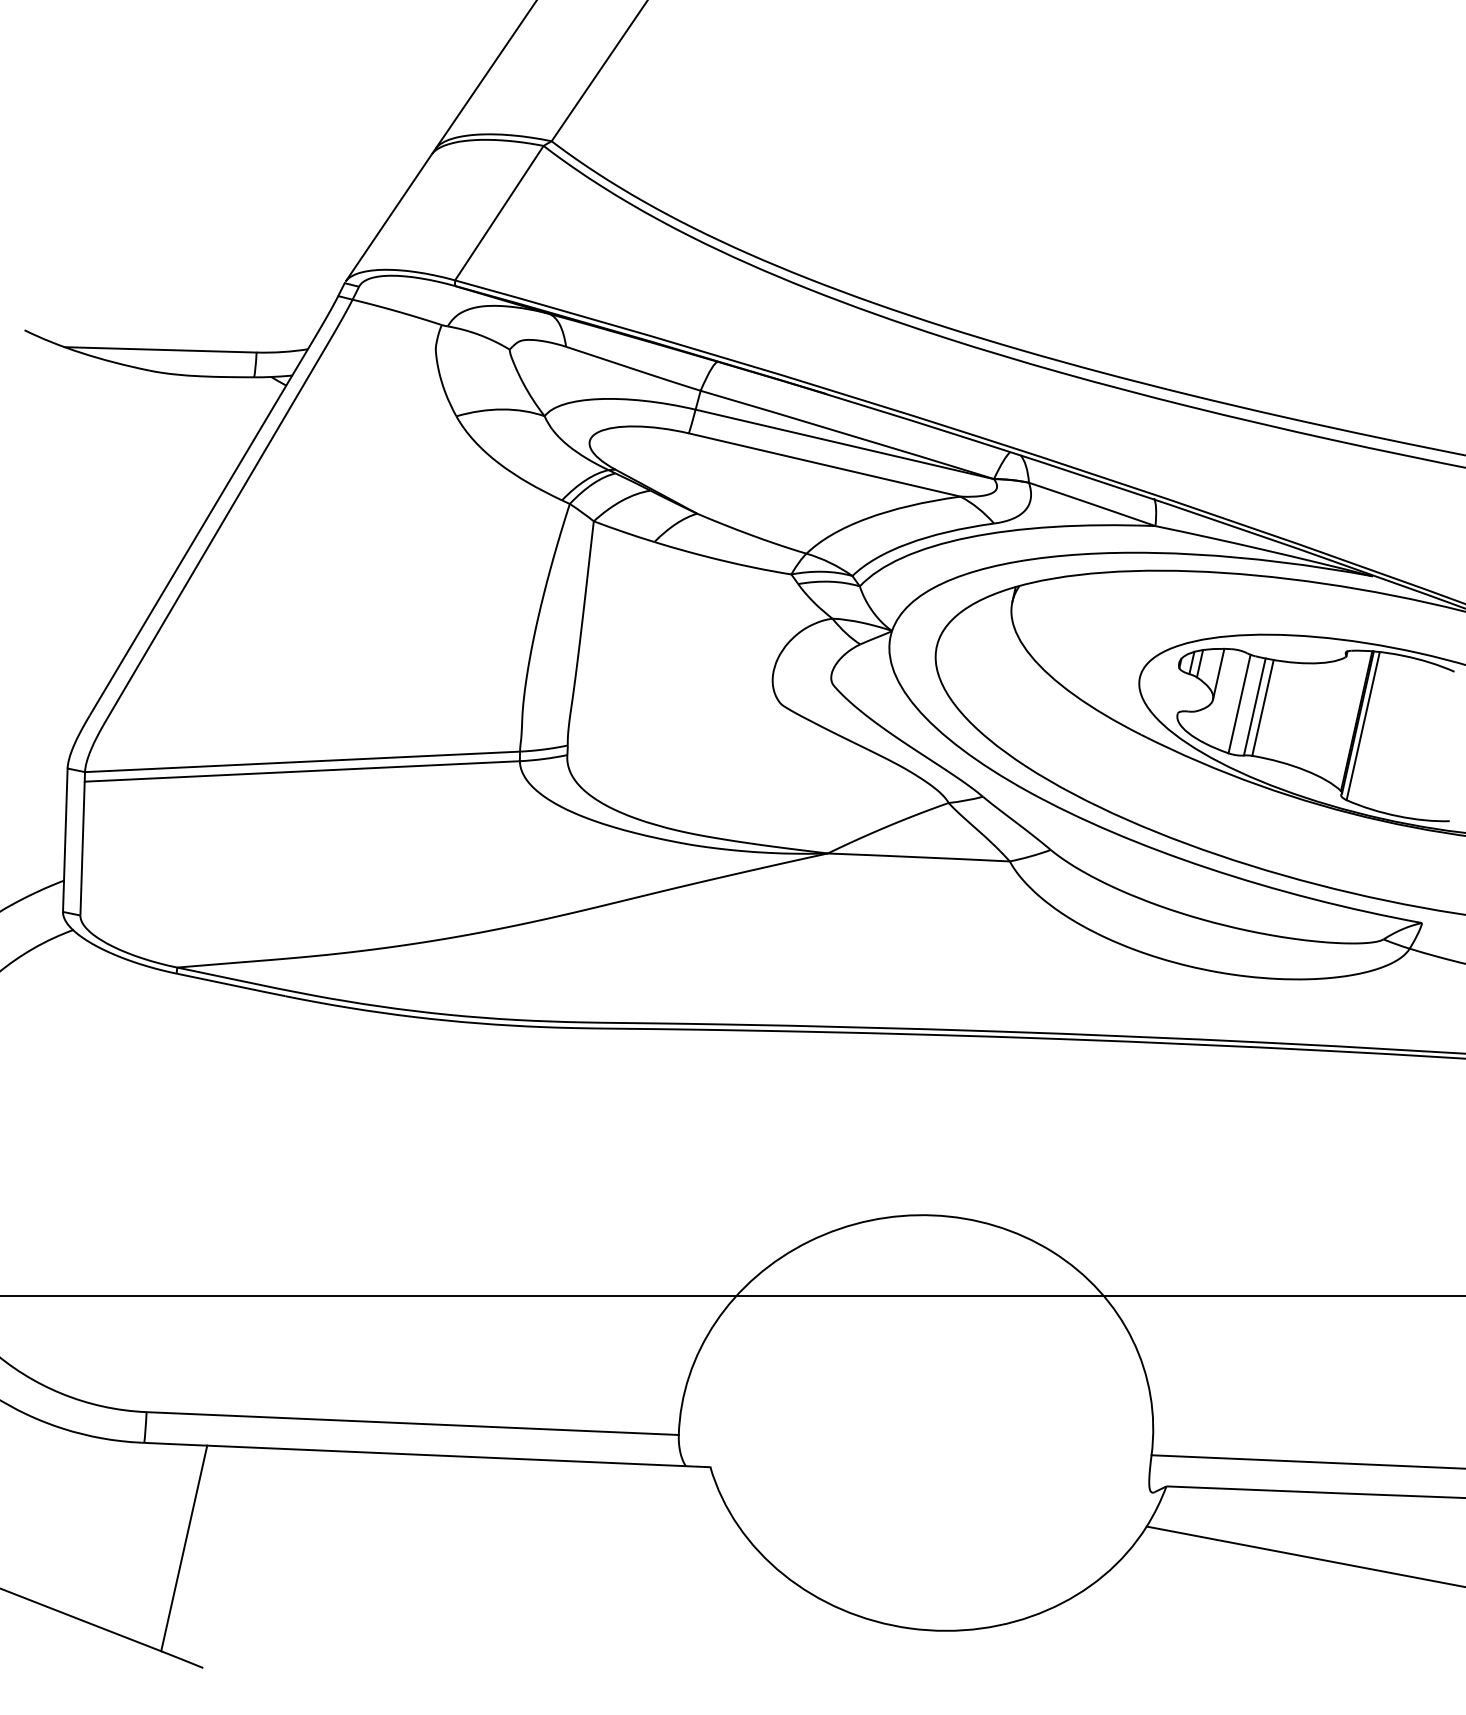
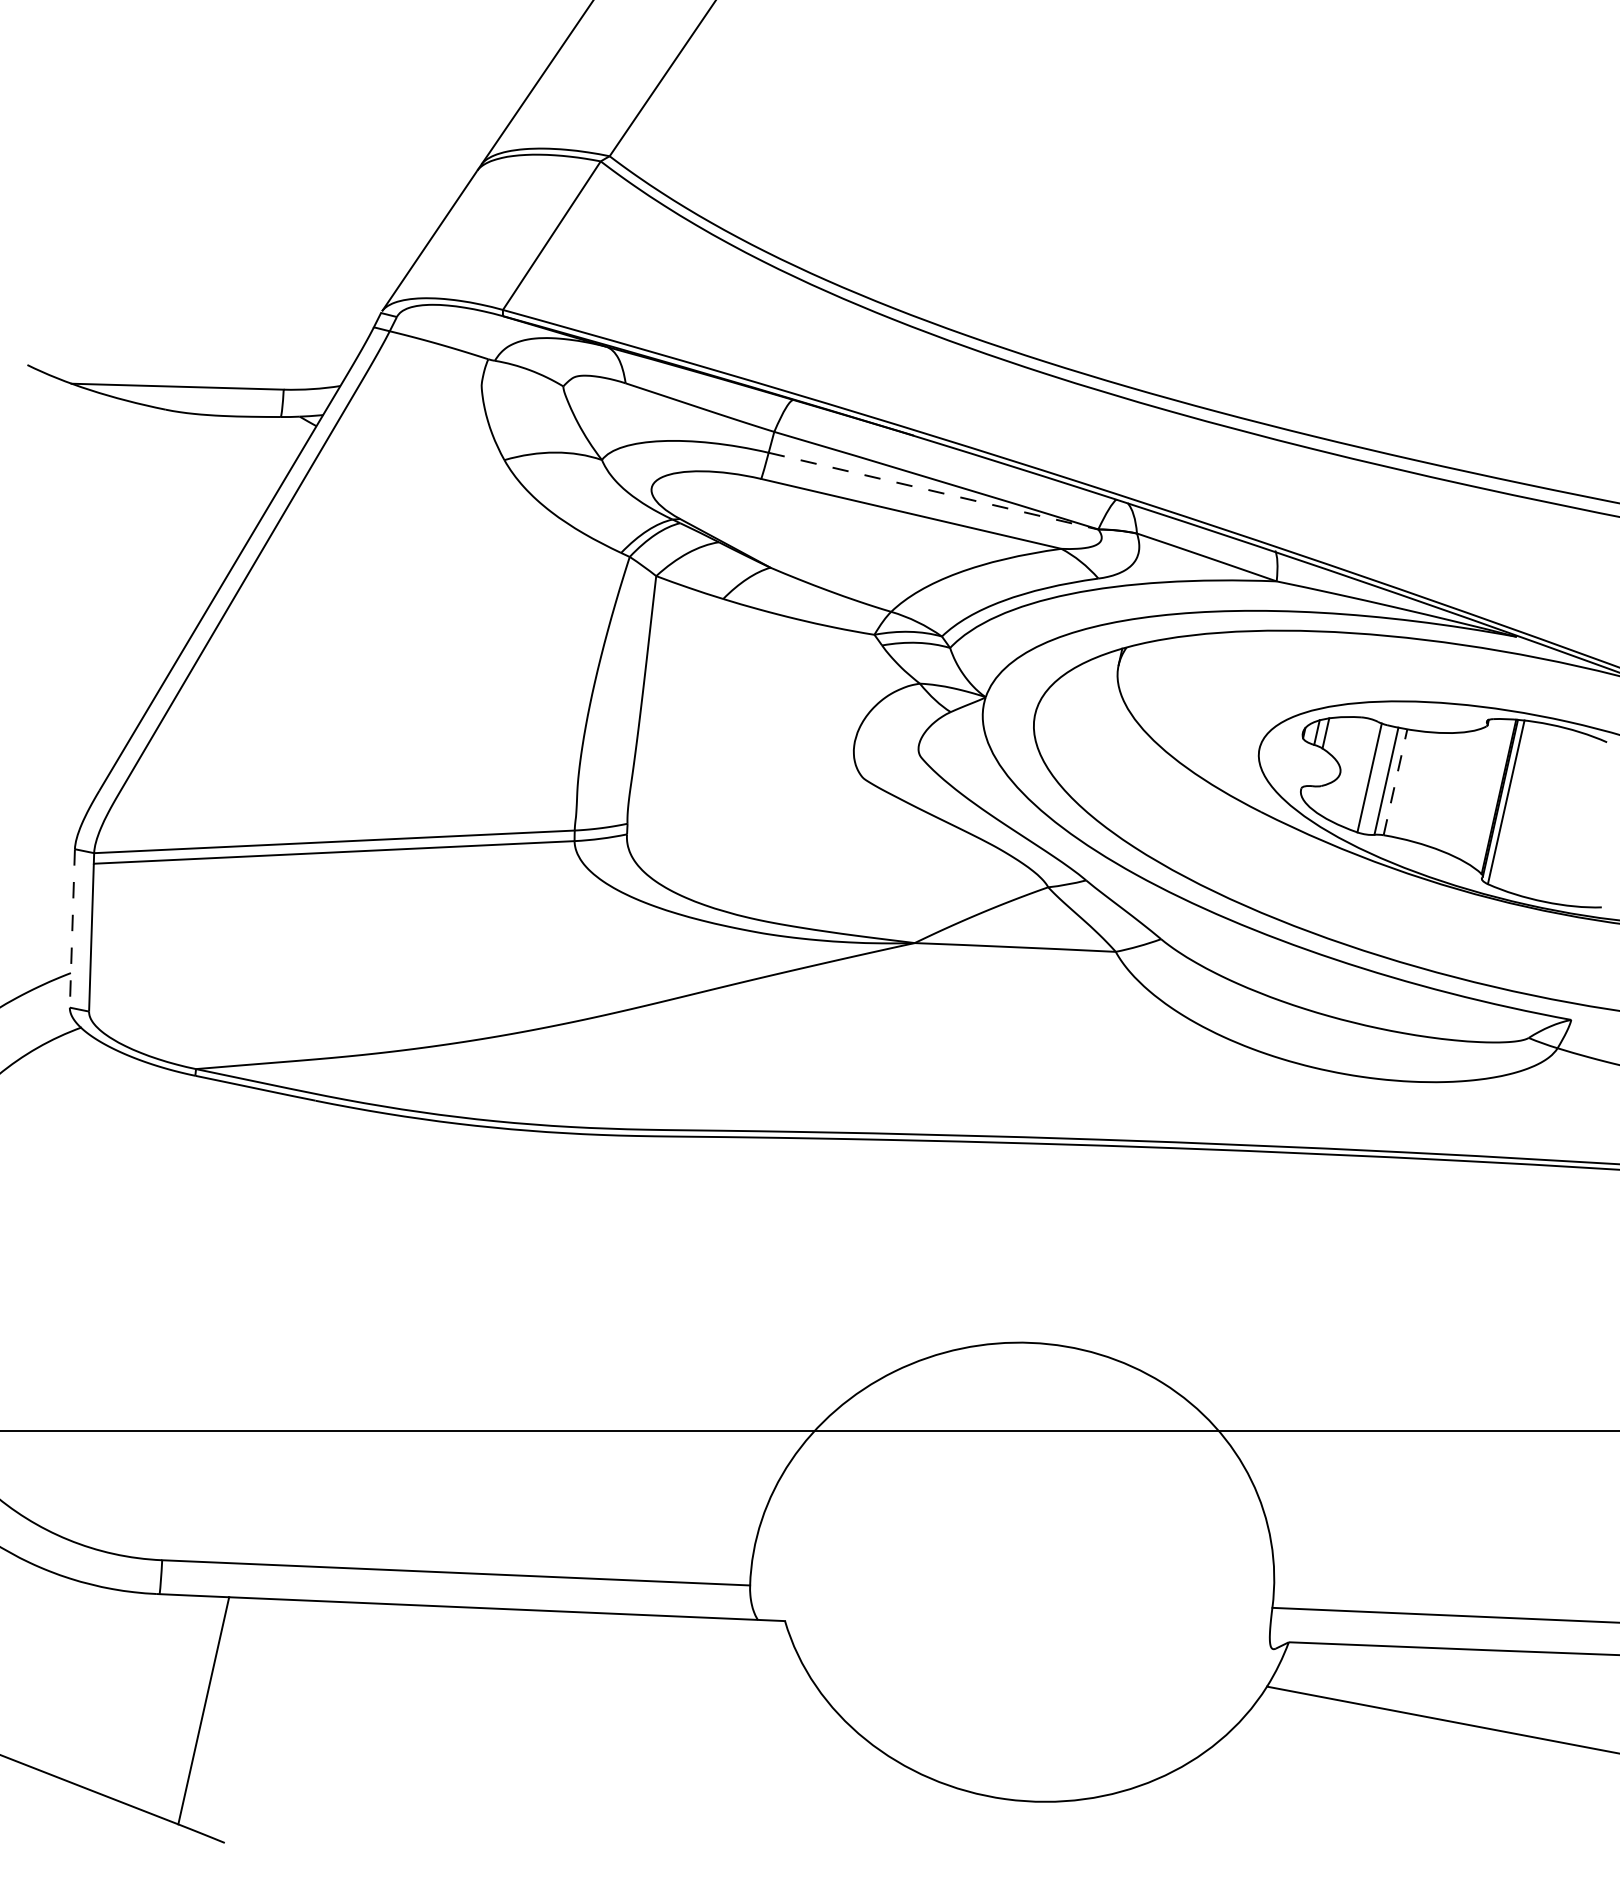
line: (845, 444) -> (934, 491), solid -> dashed
line: (1218, 673) -> (1346, 744), removed
line: (1262, 707) -> (1395, 781), solid -> dashed
line: (65, 840) -> (72, 928), solid -> dashed

